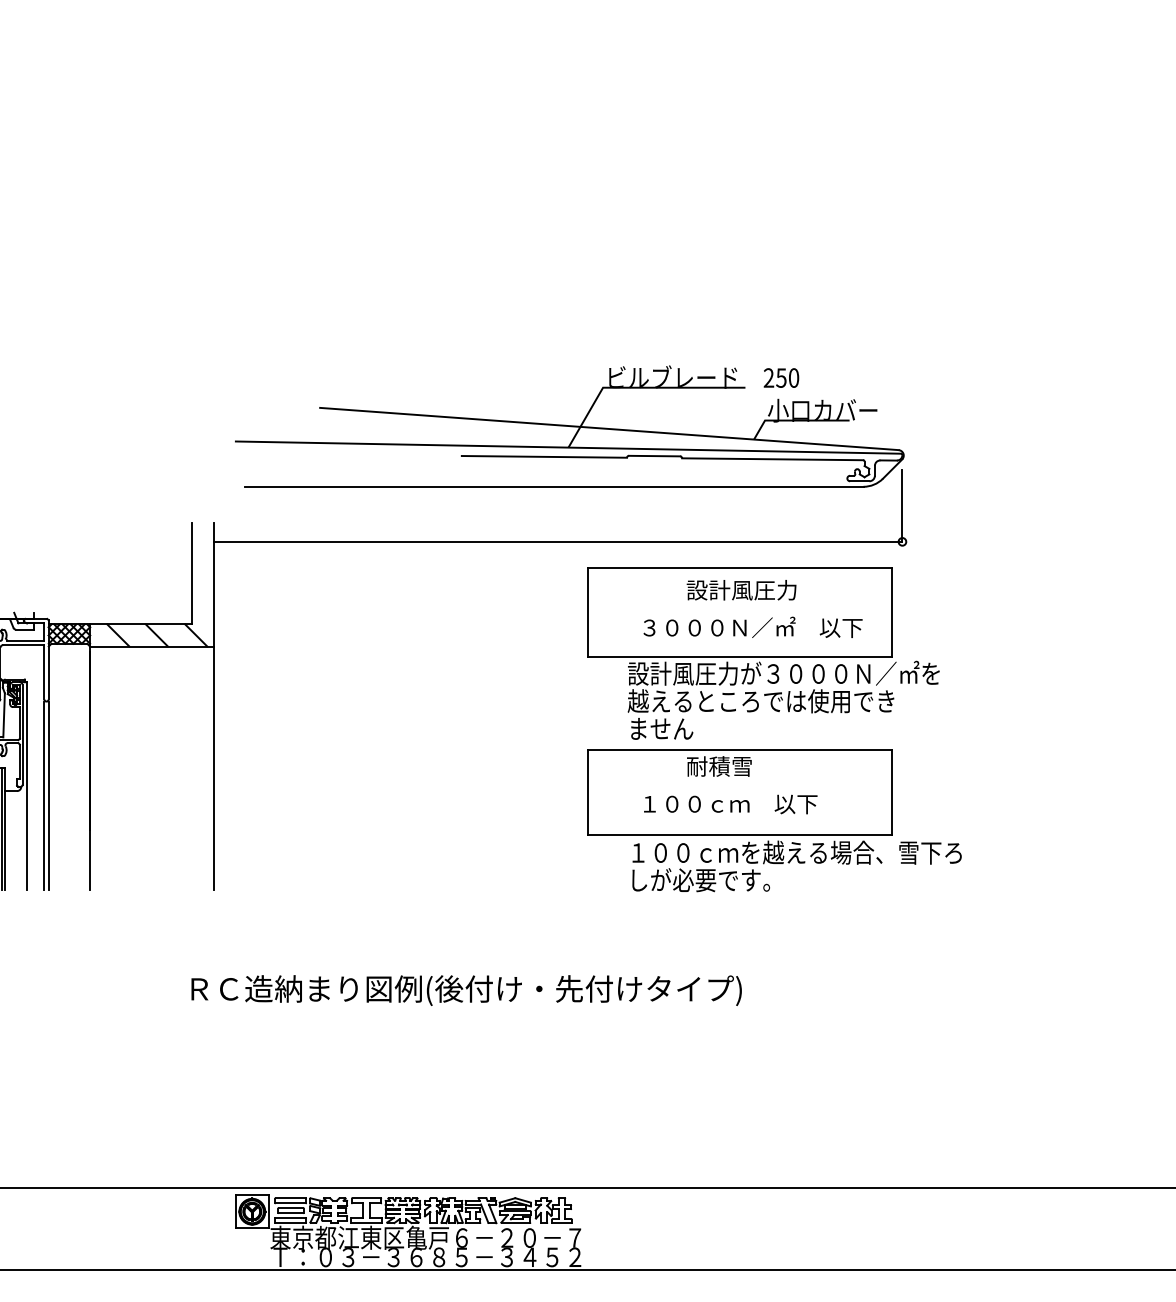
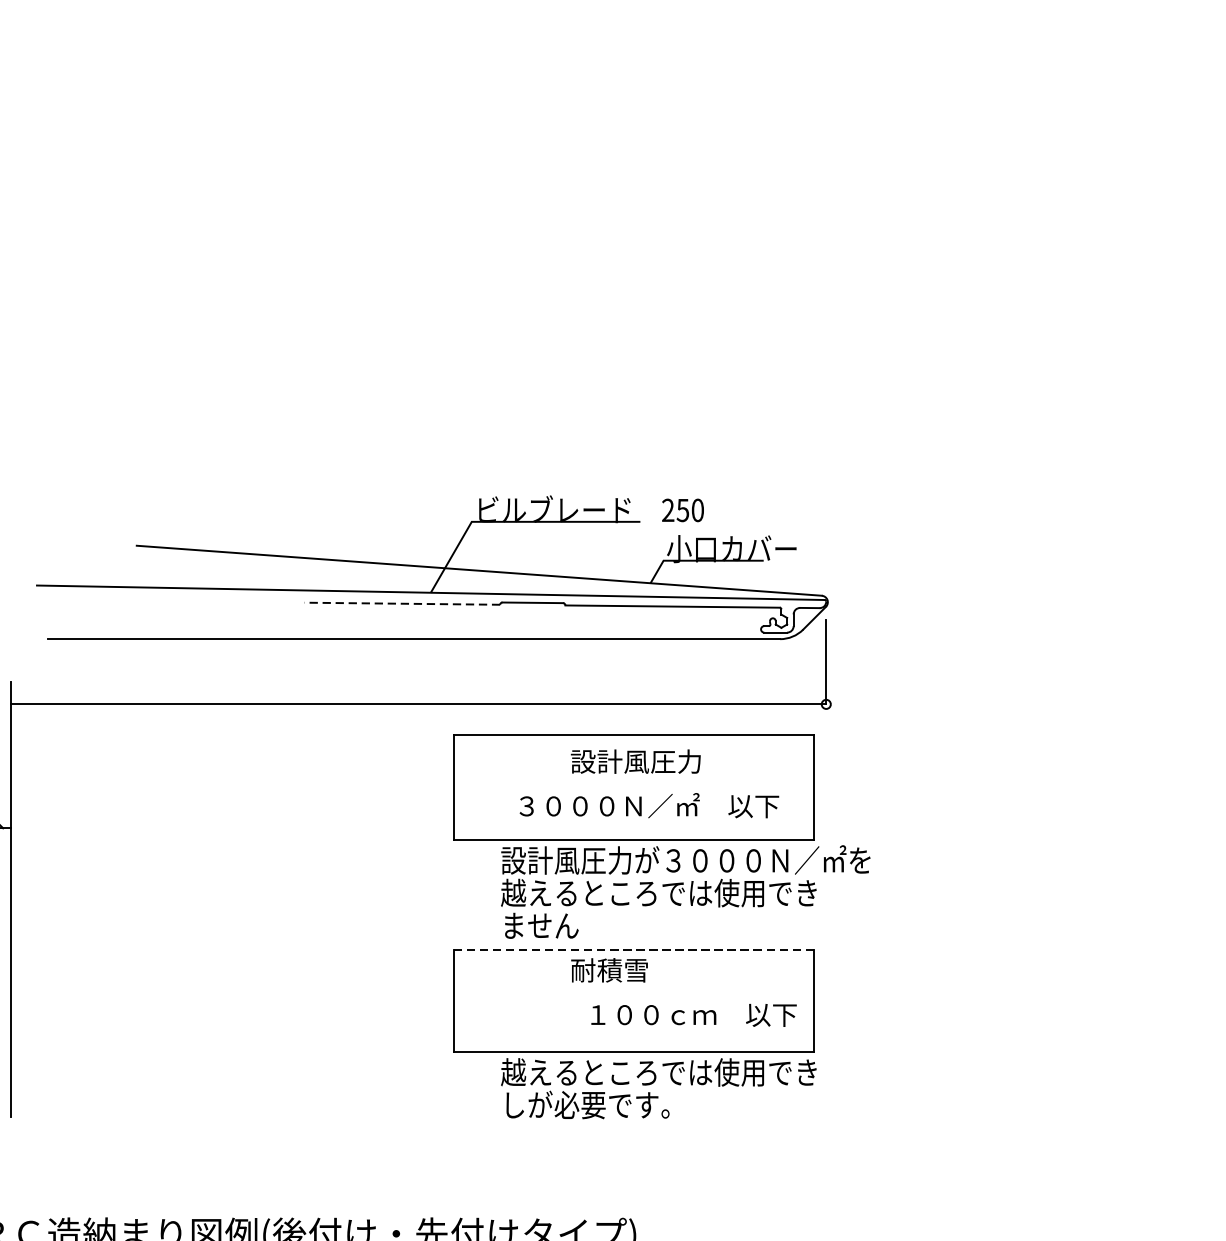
line: (544, 456) -> (402, 603), solid -> dashed
line: (740, 749) -> (634, 950), solid -> dashed
text: (730, 804) -> (693, 1015), moved
text: (794, 852) -> (698, 1072), １００ｃｍを越える場合、雪下ろ -> 越えるところでは使用でき

